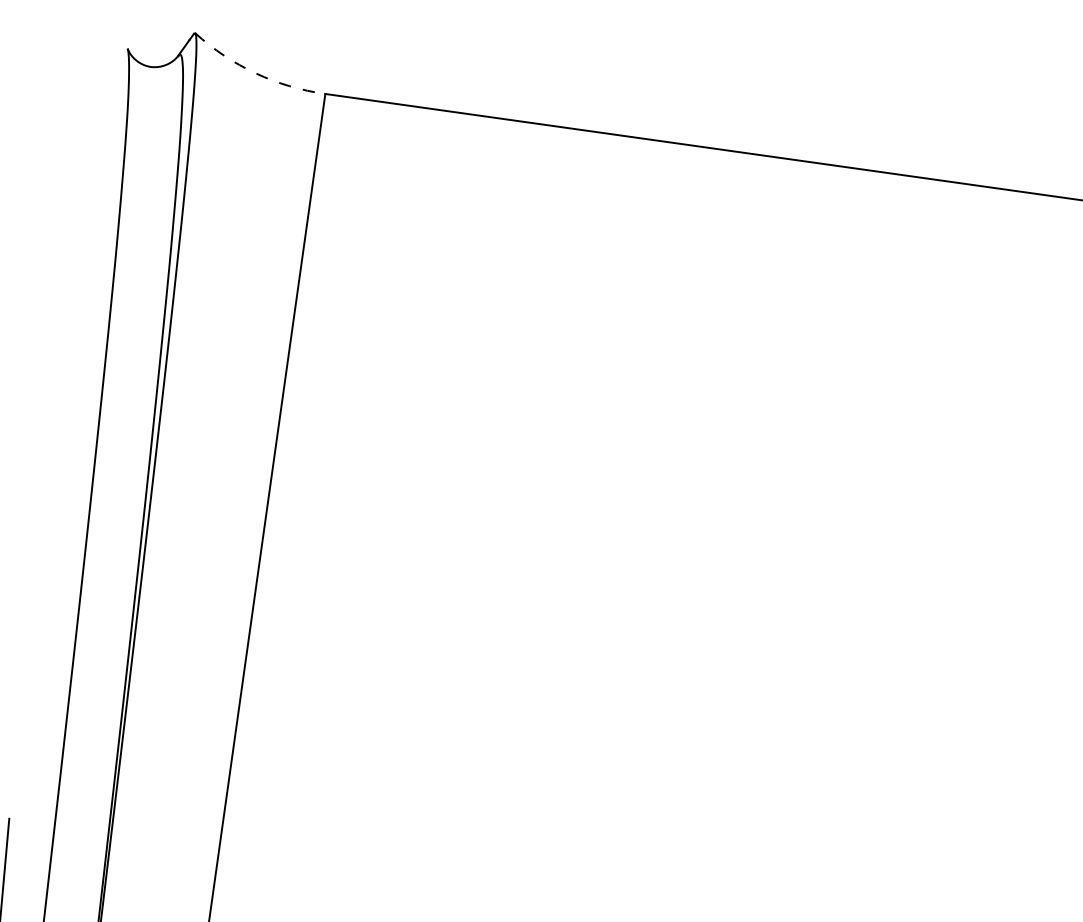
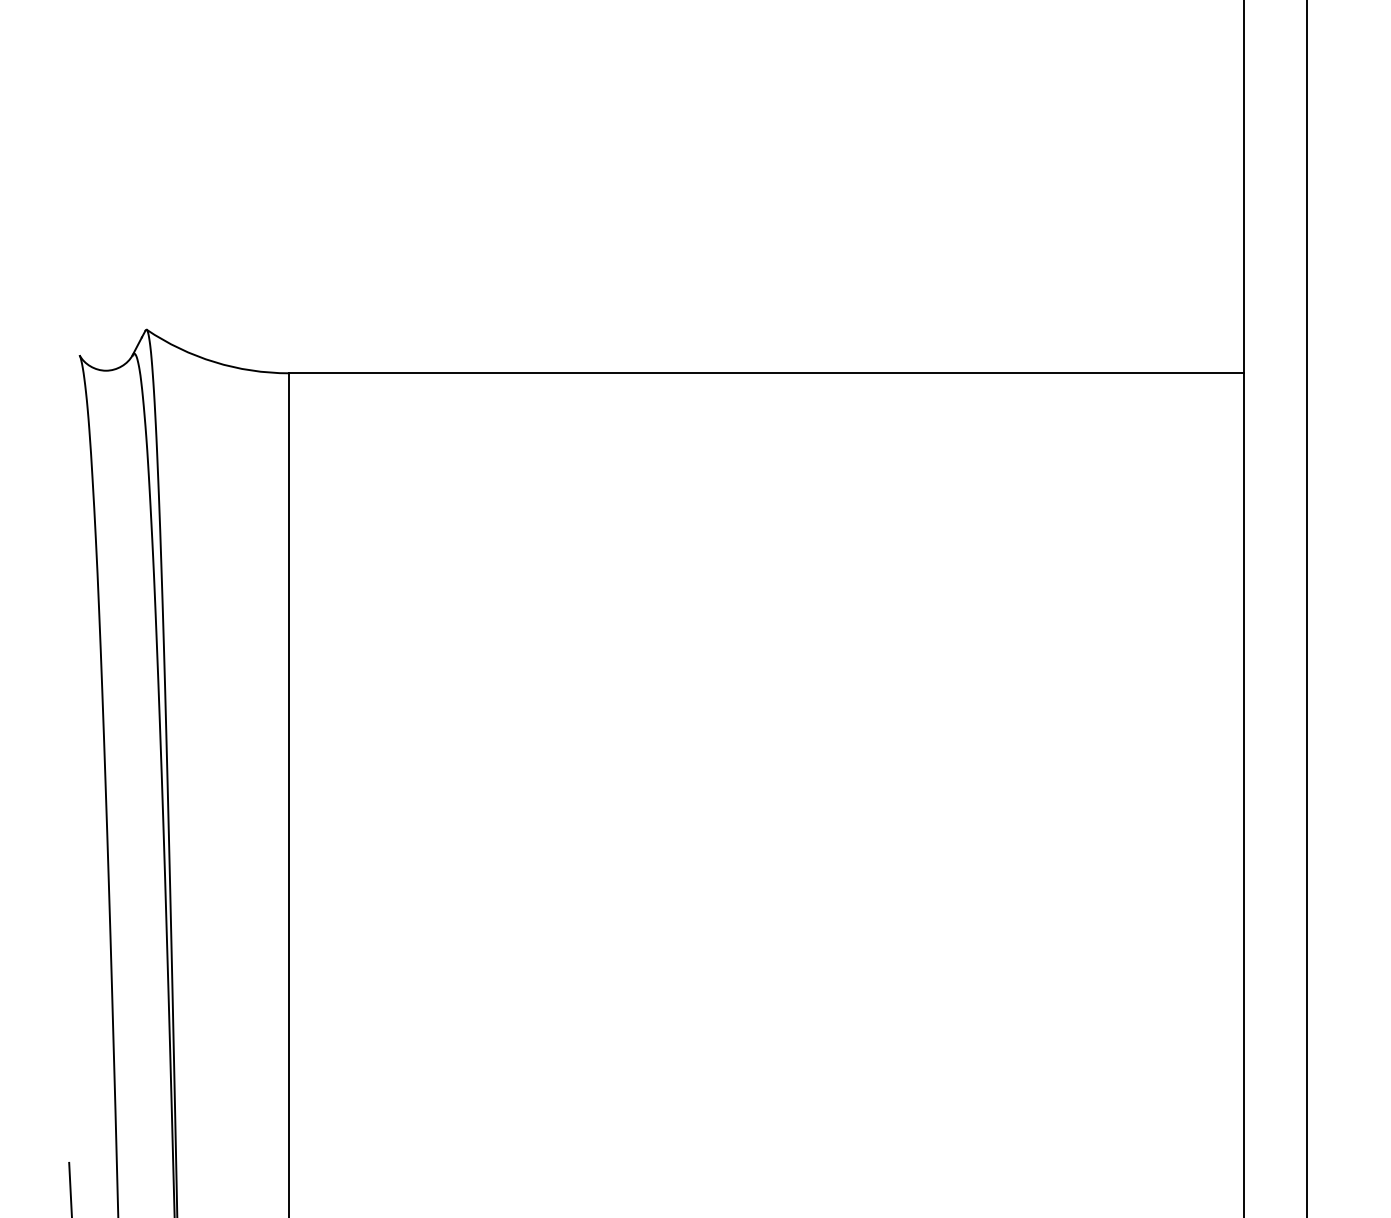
arc: (255, 73) -> (214, 362), dashed -> solid

